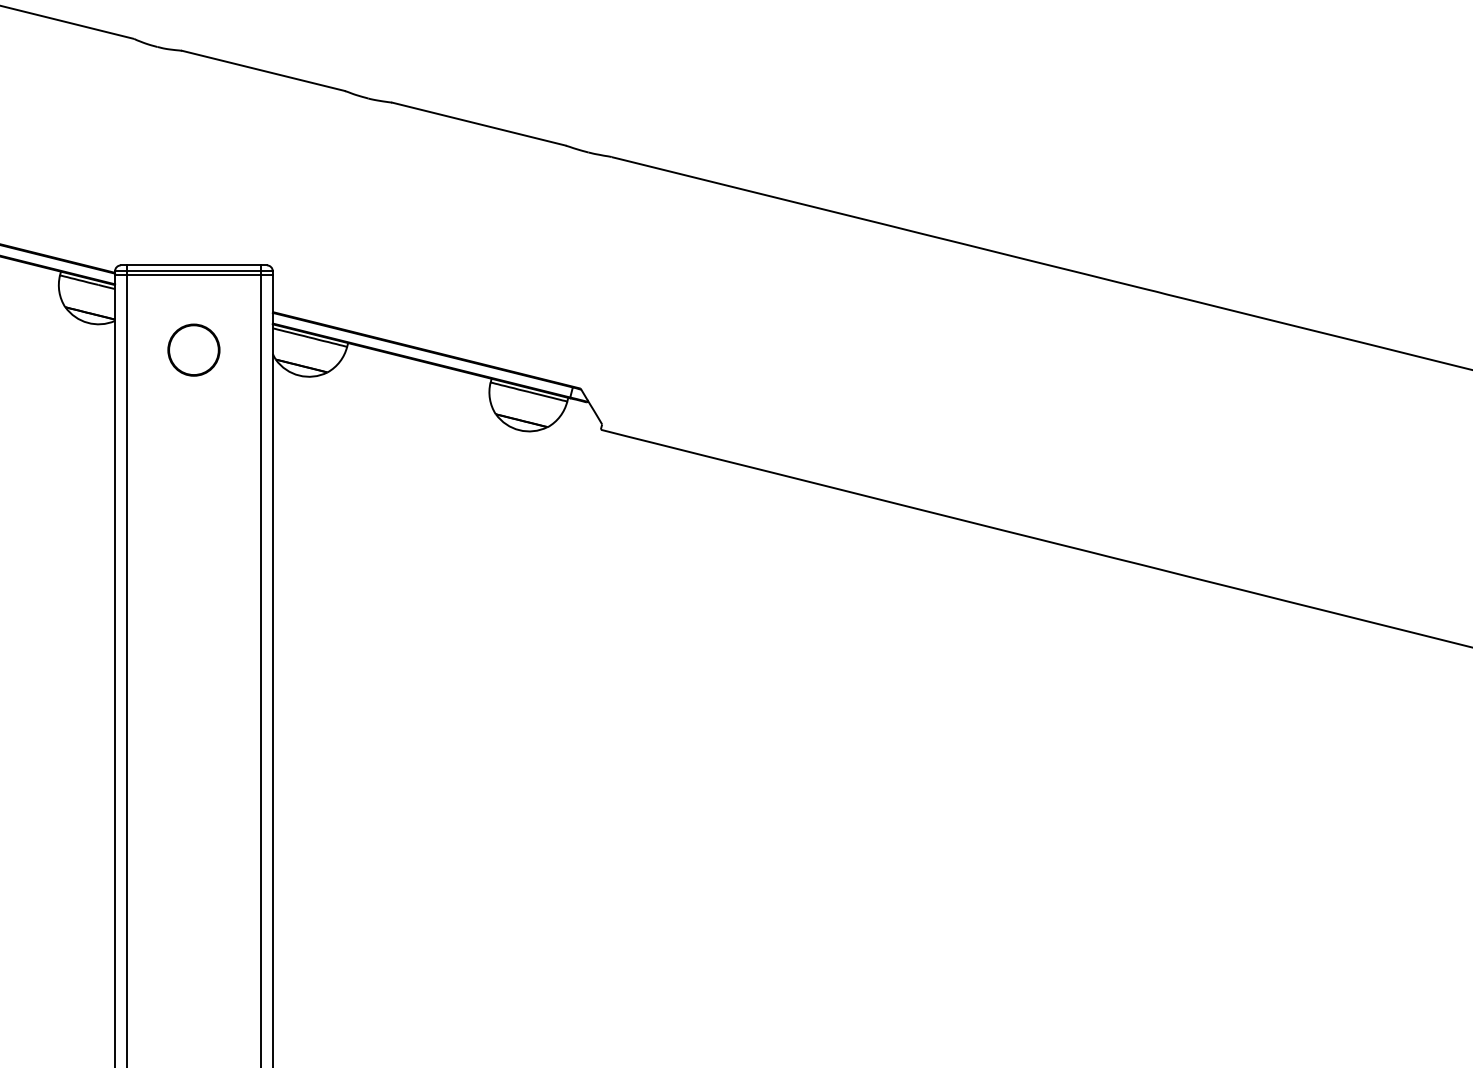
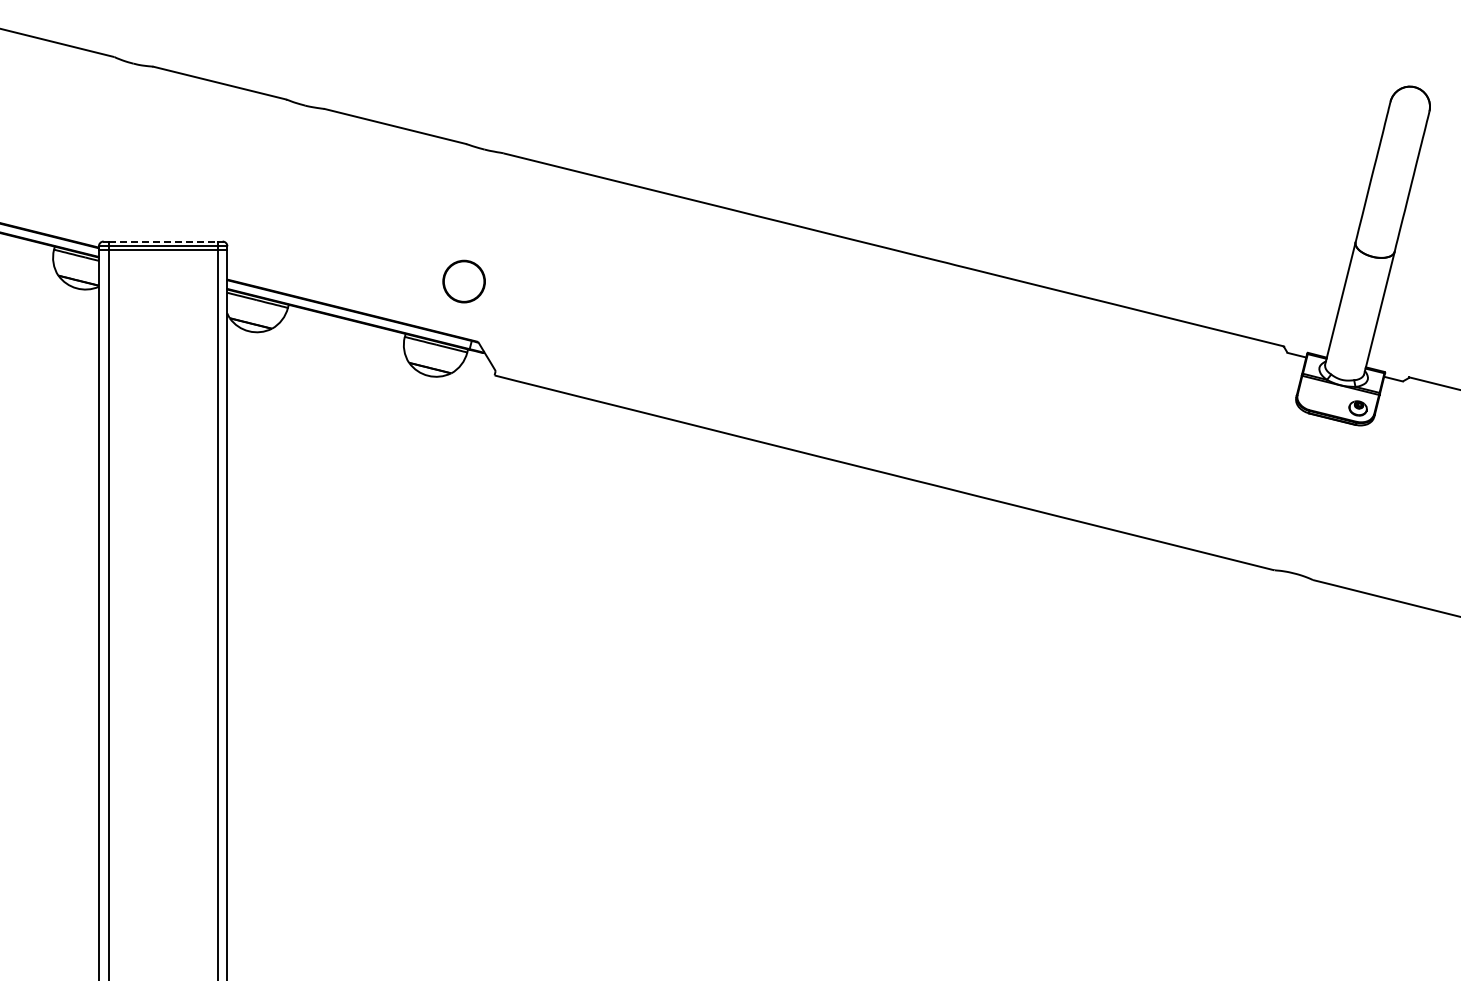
line: (194, 265) -> (163, 241), solid -> dashed
part: (193, 350) -> (463, 281), moved

